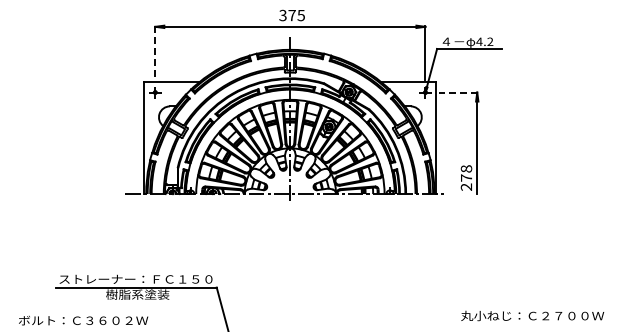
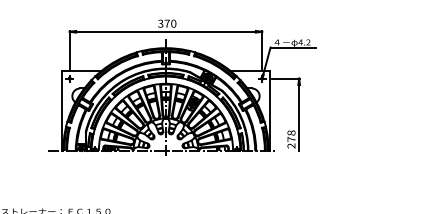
text: (300, 15) -> (173, 23), 375 -> 370
line: (155, 53) -> (69, 50), dashed -> solid
line: (458, 92) -> (285, 78), dashed -> solid

